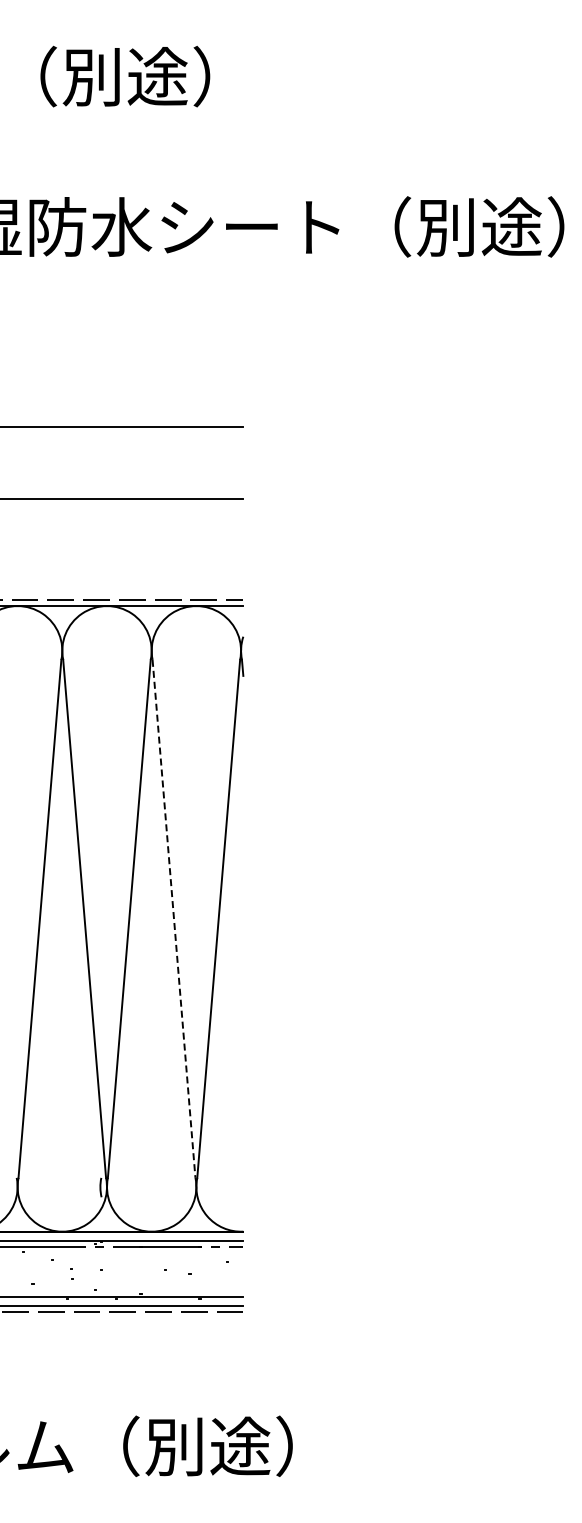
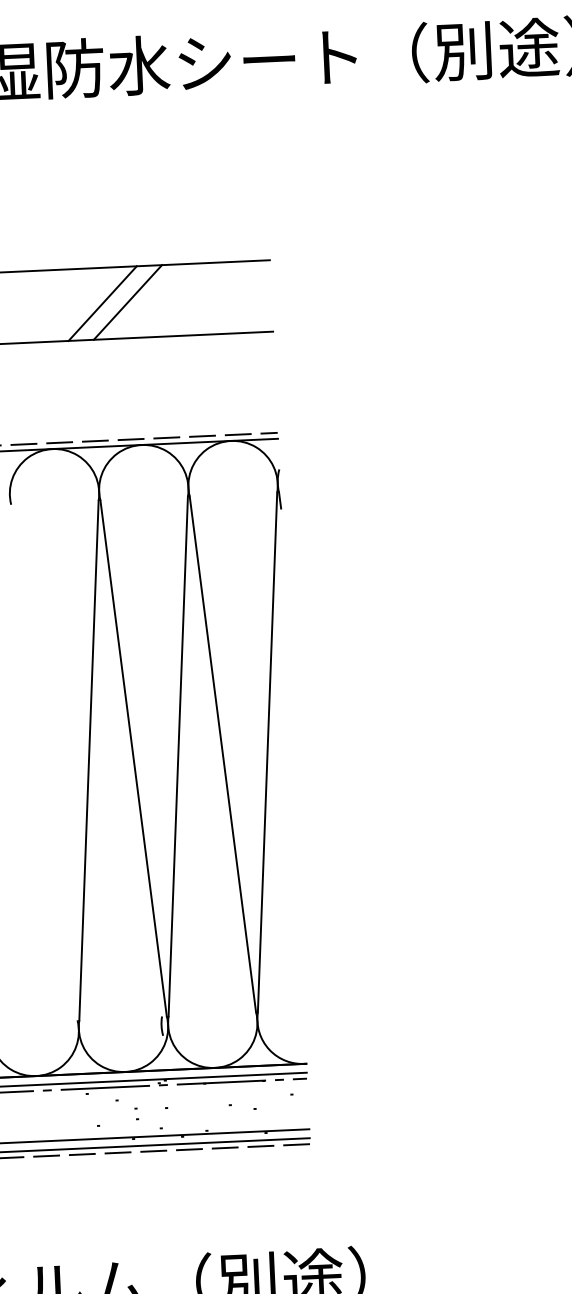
line: (74, 462) -> (102, 303), added
line: (99, 462) -> (127, 301), added
line: (174, 918) -> (223, 754), dashed -> solid

